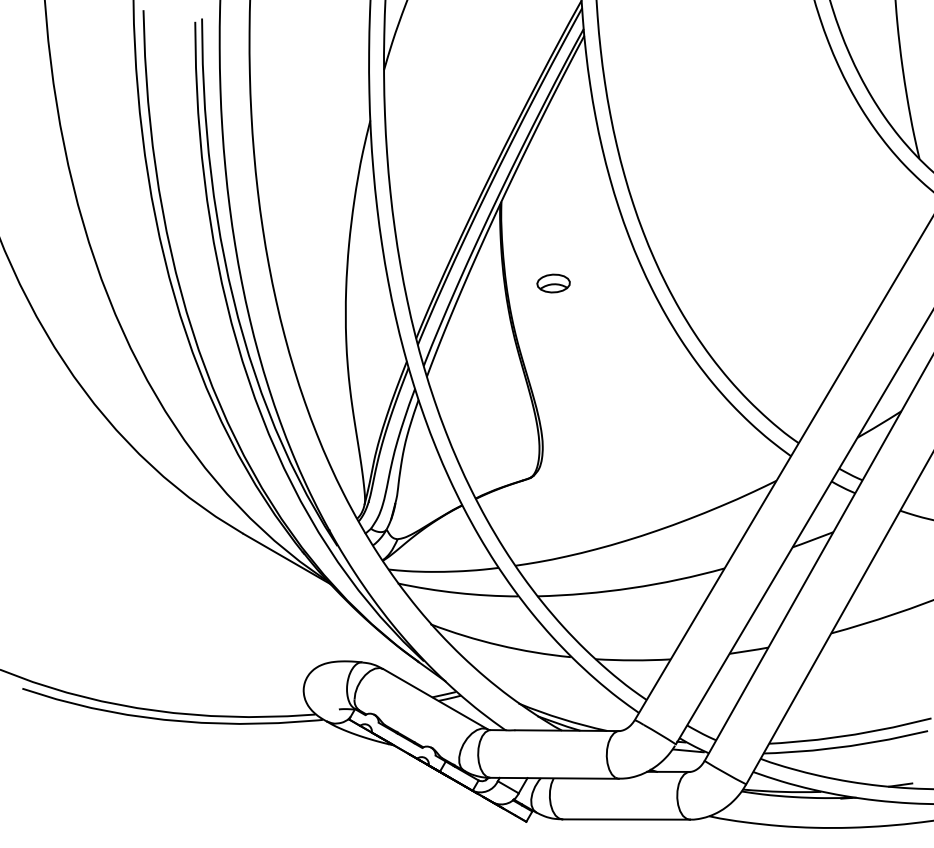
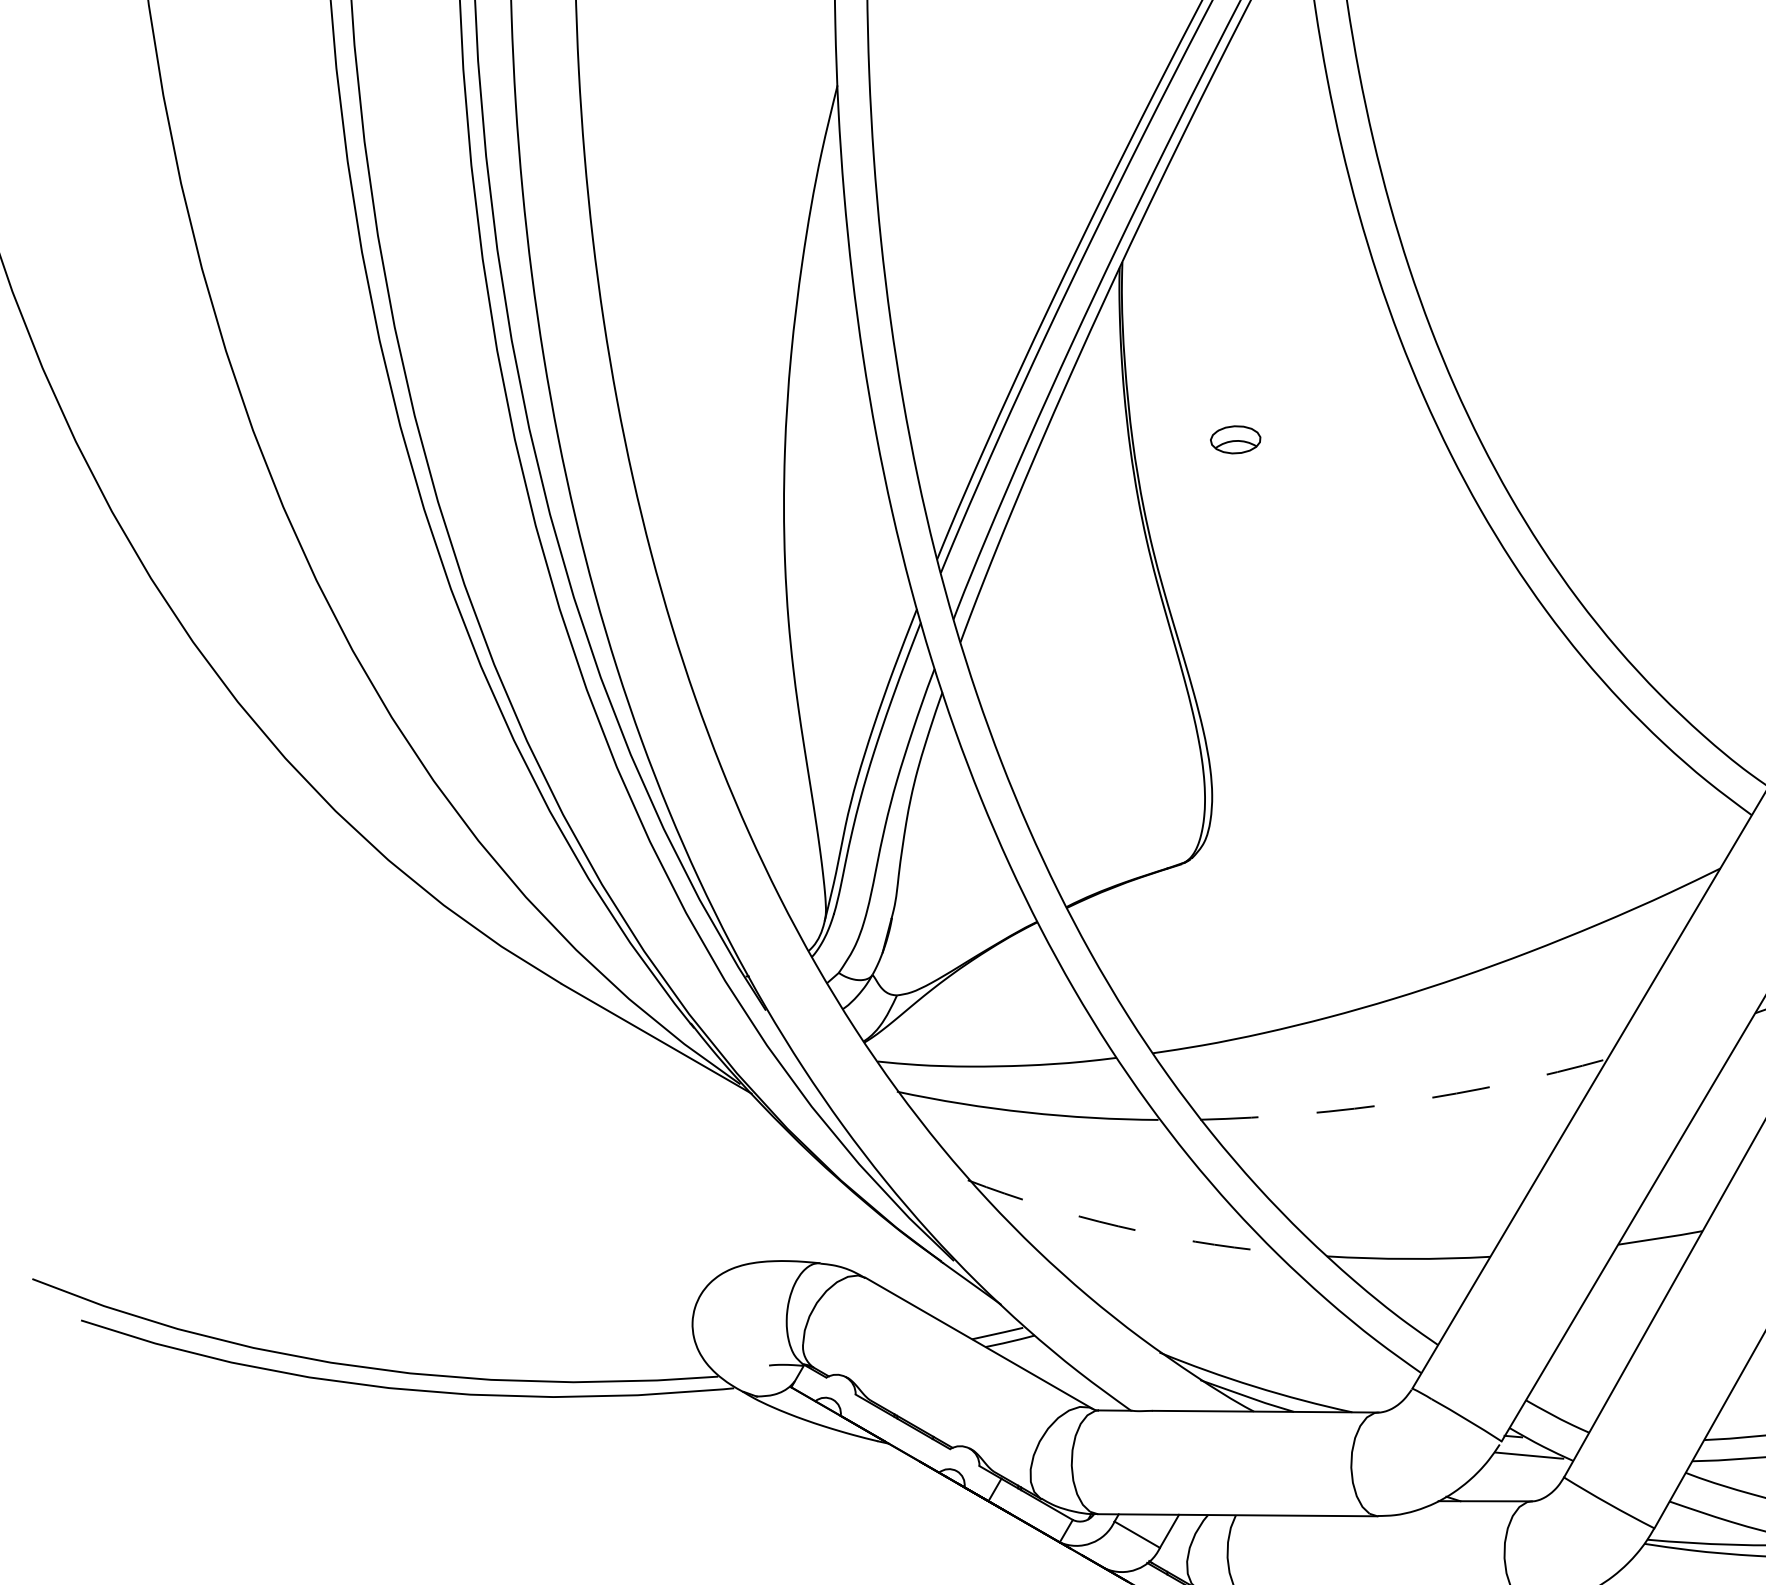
part: (553, 283) -> (1235, 439), size x0.7
arc: (631, 588) -> (1405, 1102), solid -> dashed
arc: (499, 645) -> (1118, 1226), solid -> dashed

